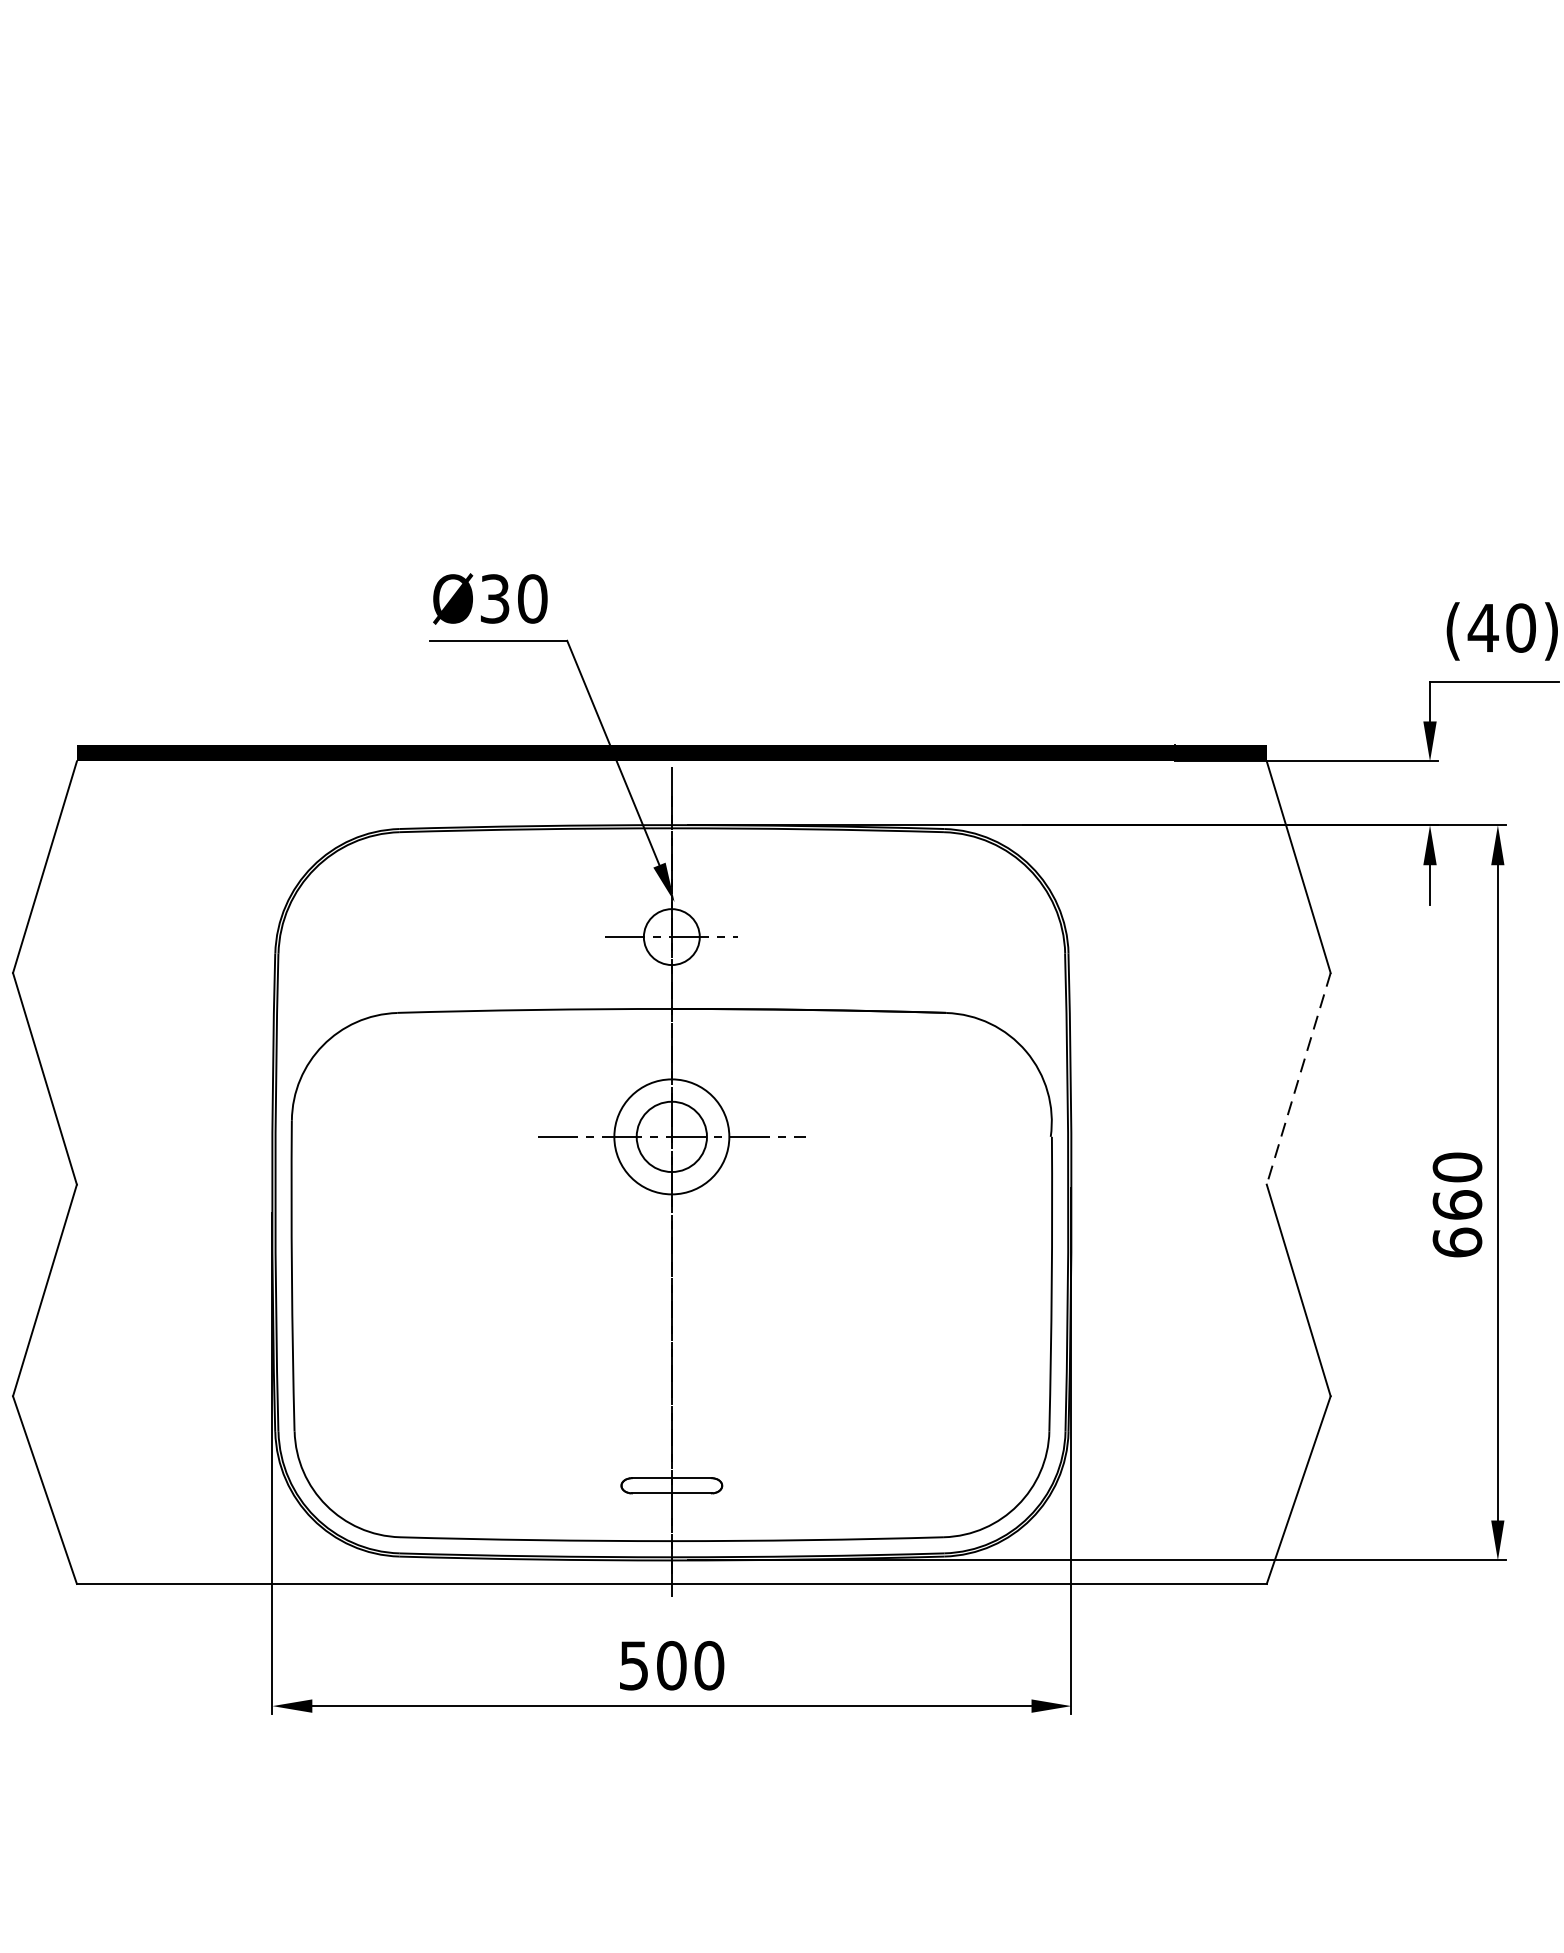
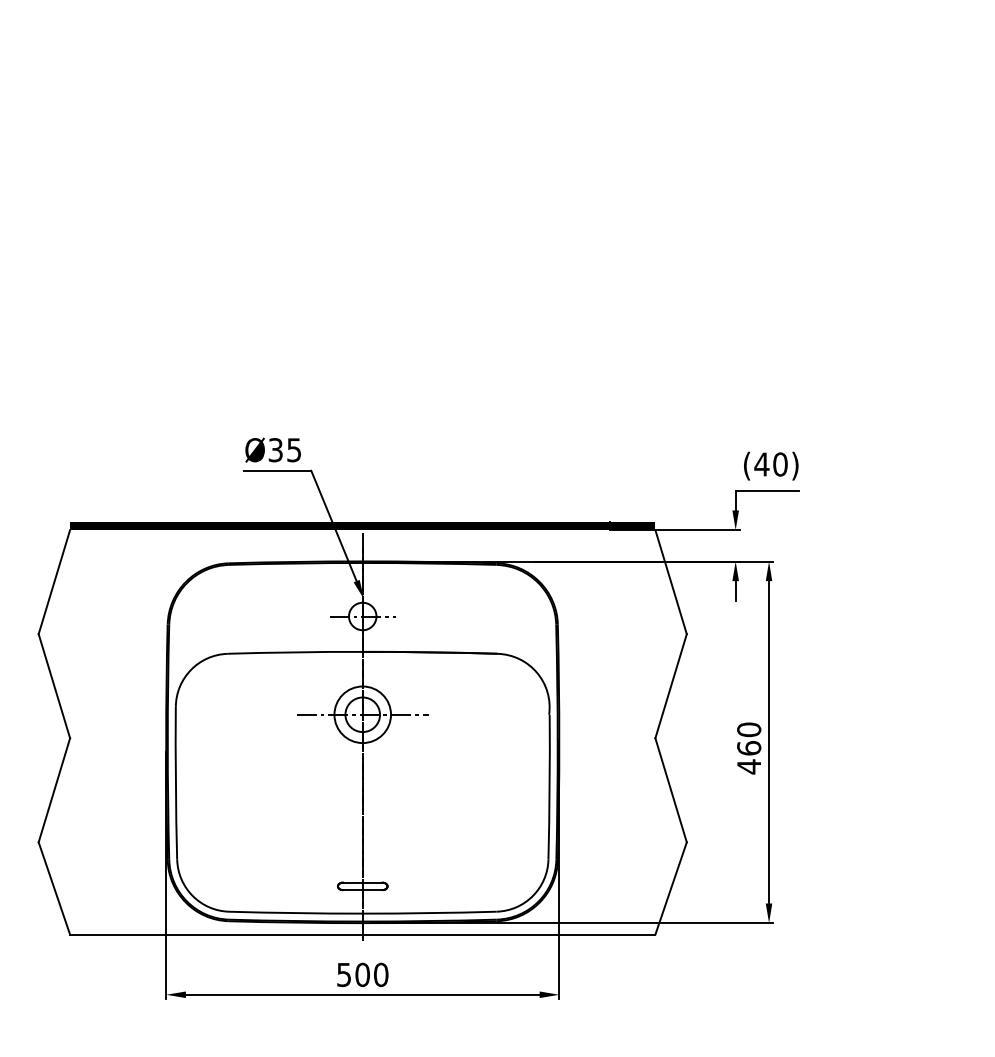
text: (533, 599) -> (294, 450), Ø30 -> Ø35
line: (1297, 1079) -> (670, 686), dashed -> solid
text: (1458, 1242) -> (749, 766), 660 -> 460

